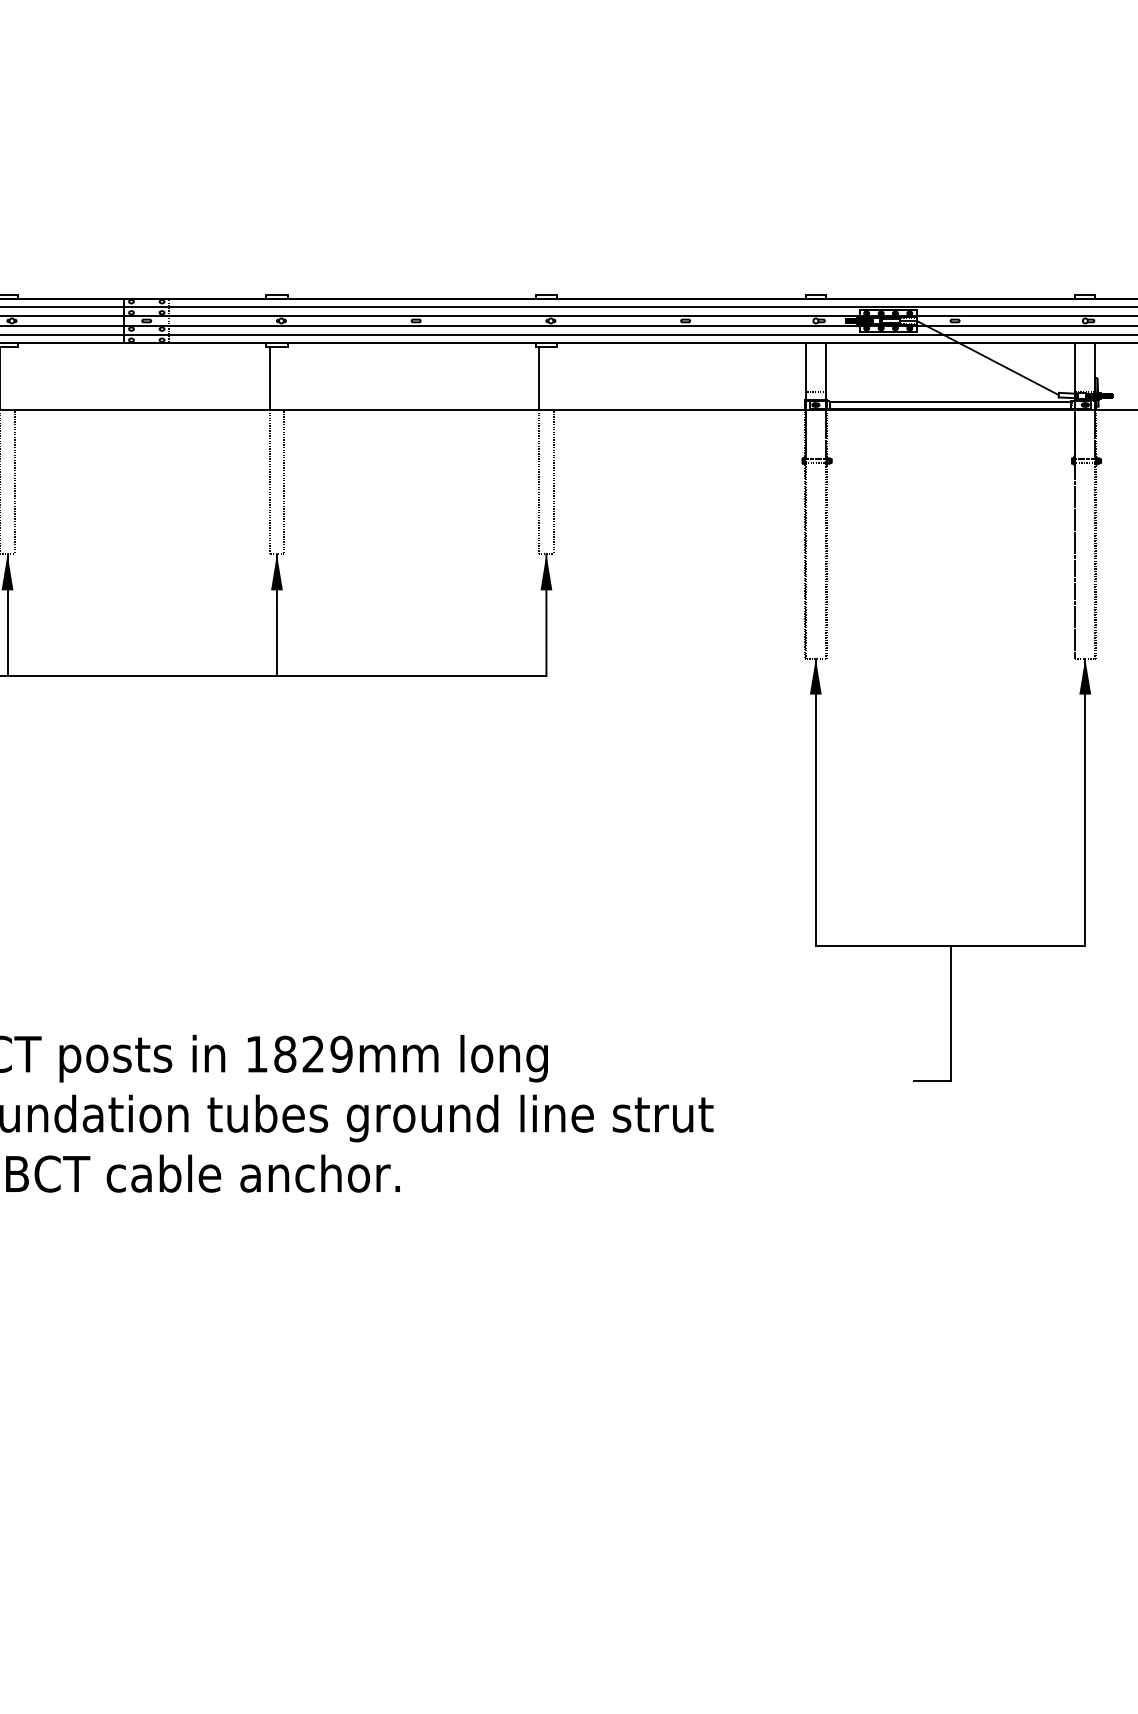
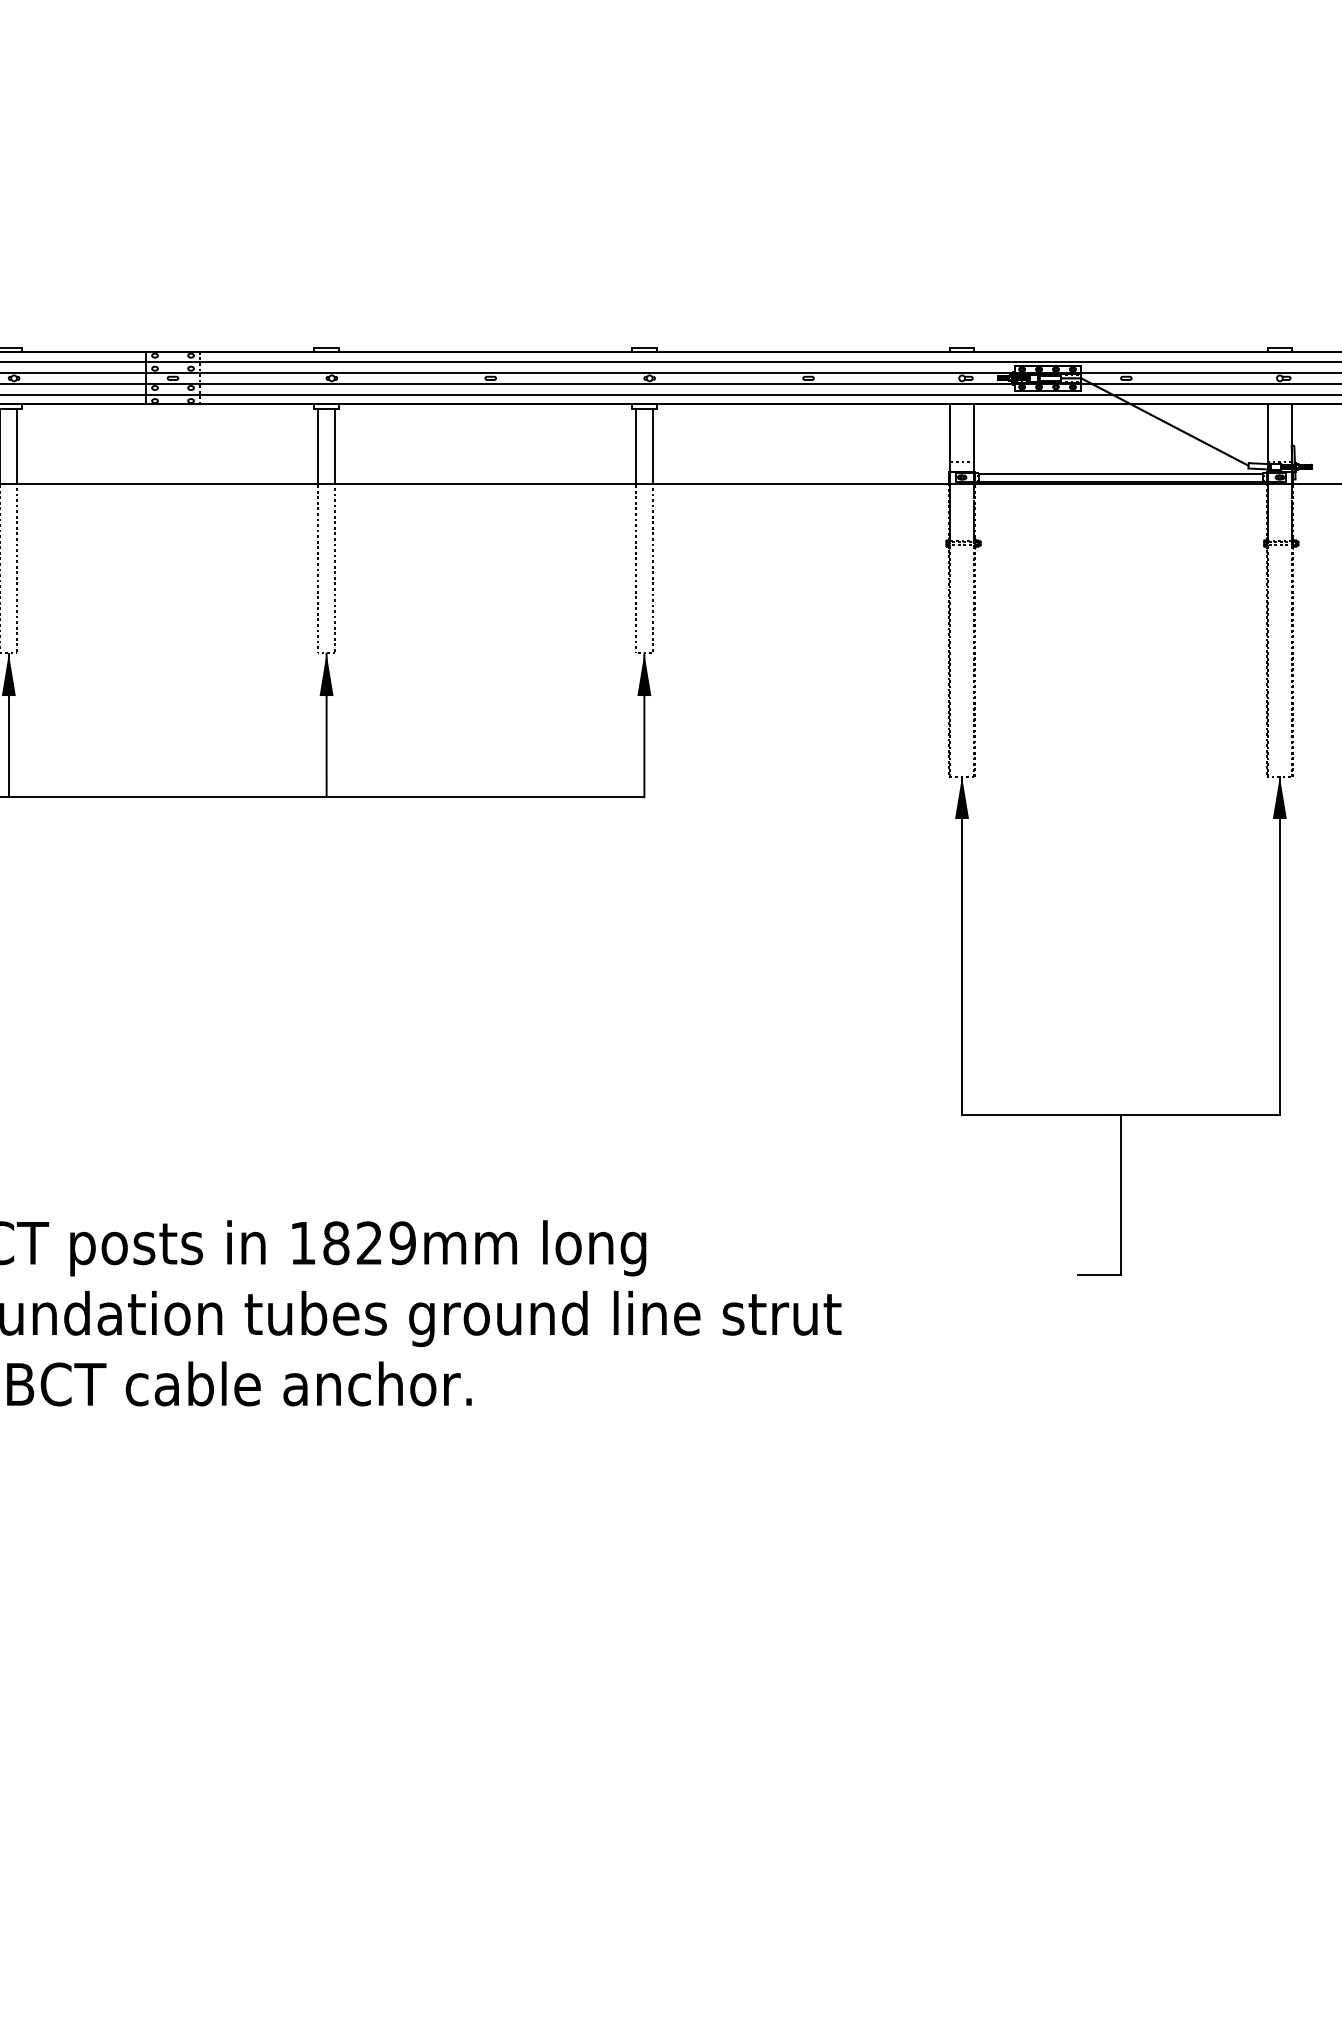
line: (14, 378) -> (17, 446), added
line: (284, 378) -> (335, 446), added
line: (553, 378) -> (652, 446), added

